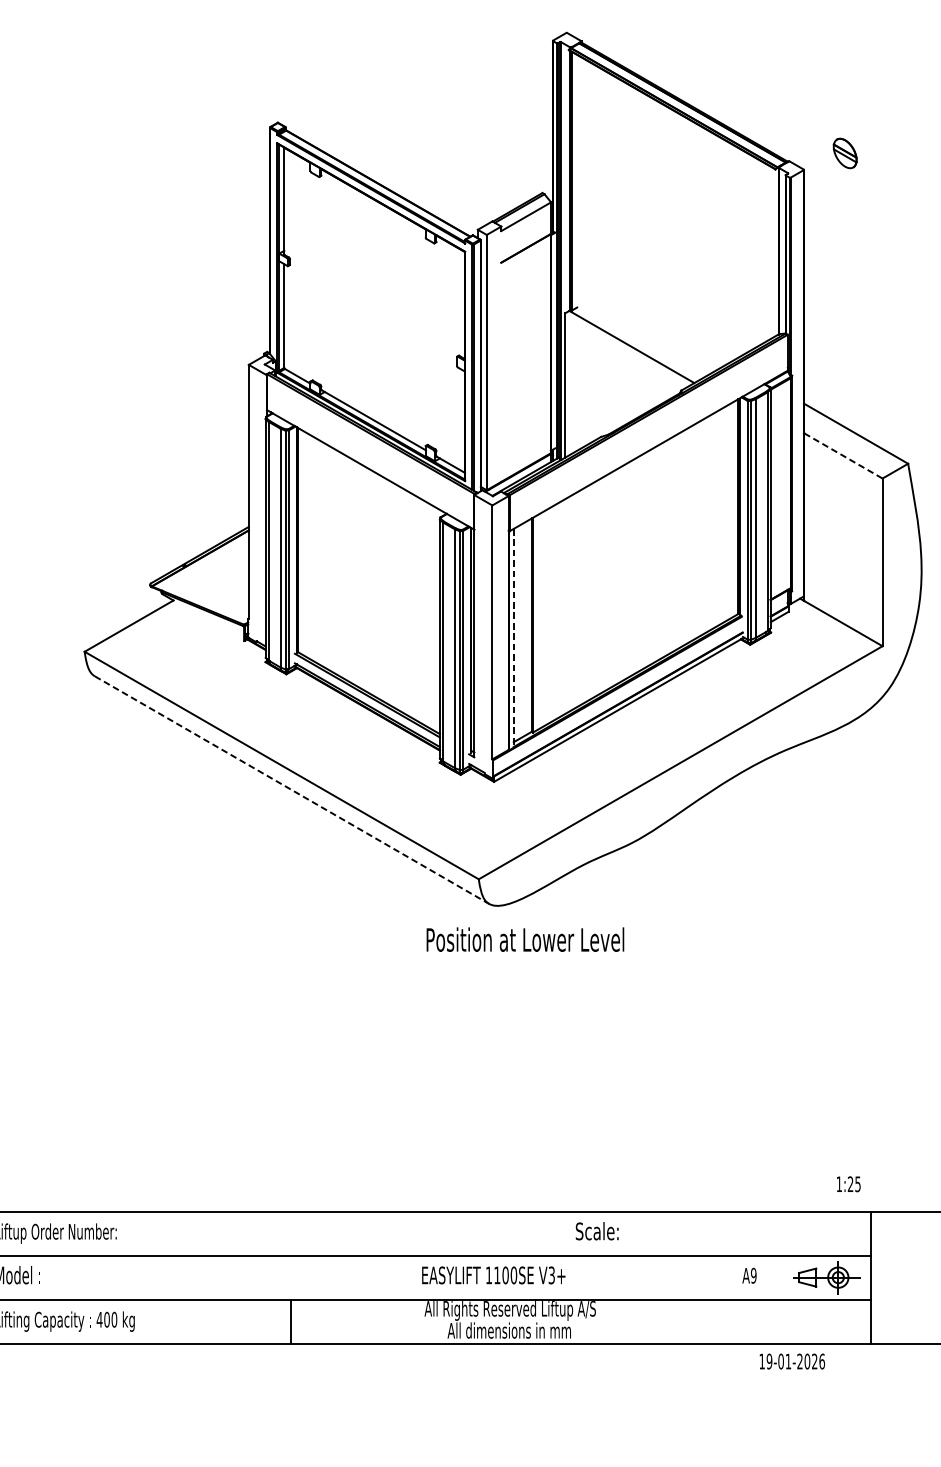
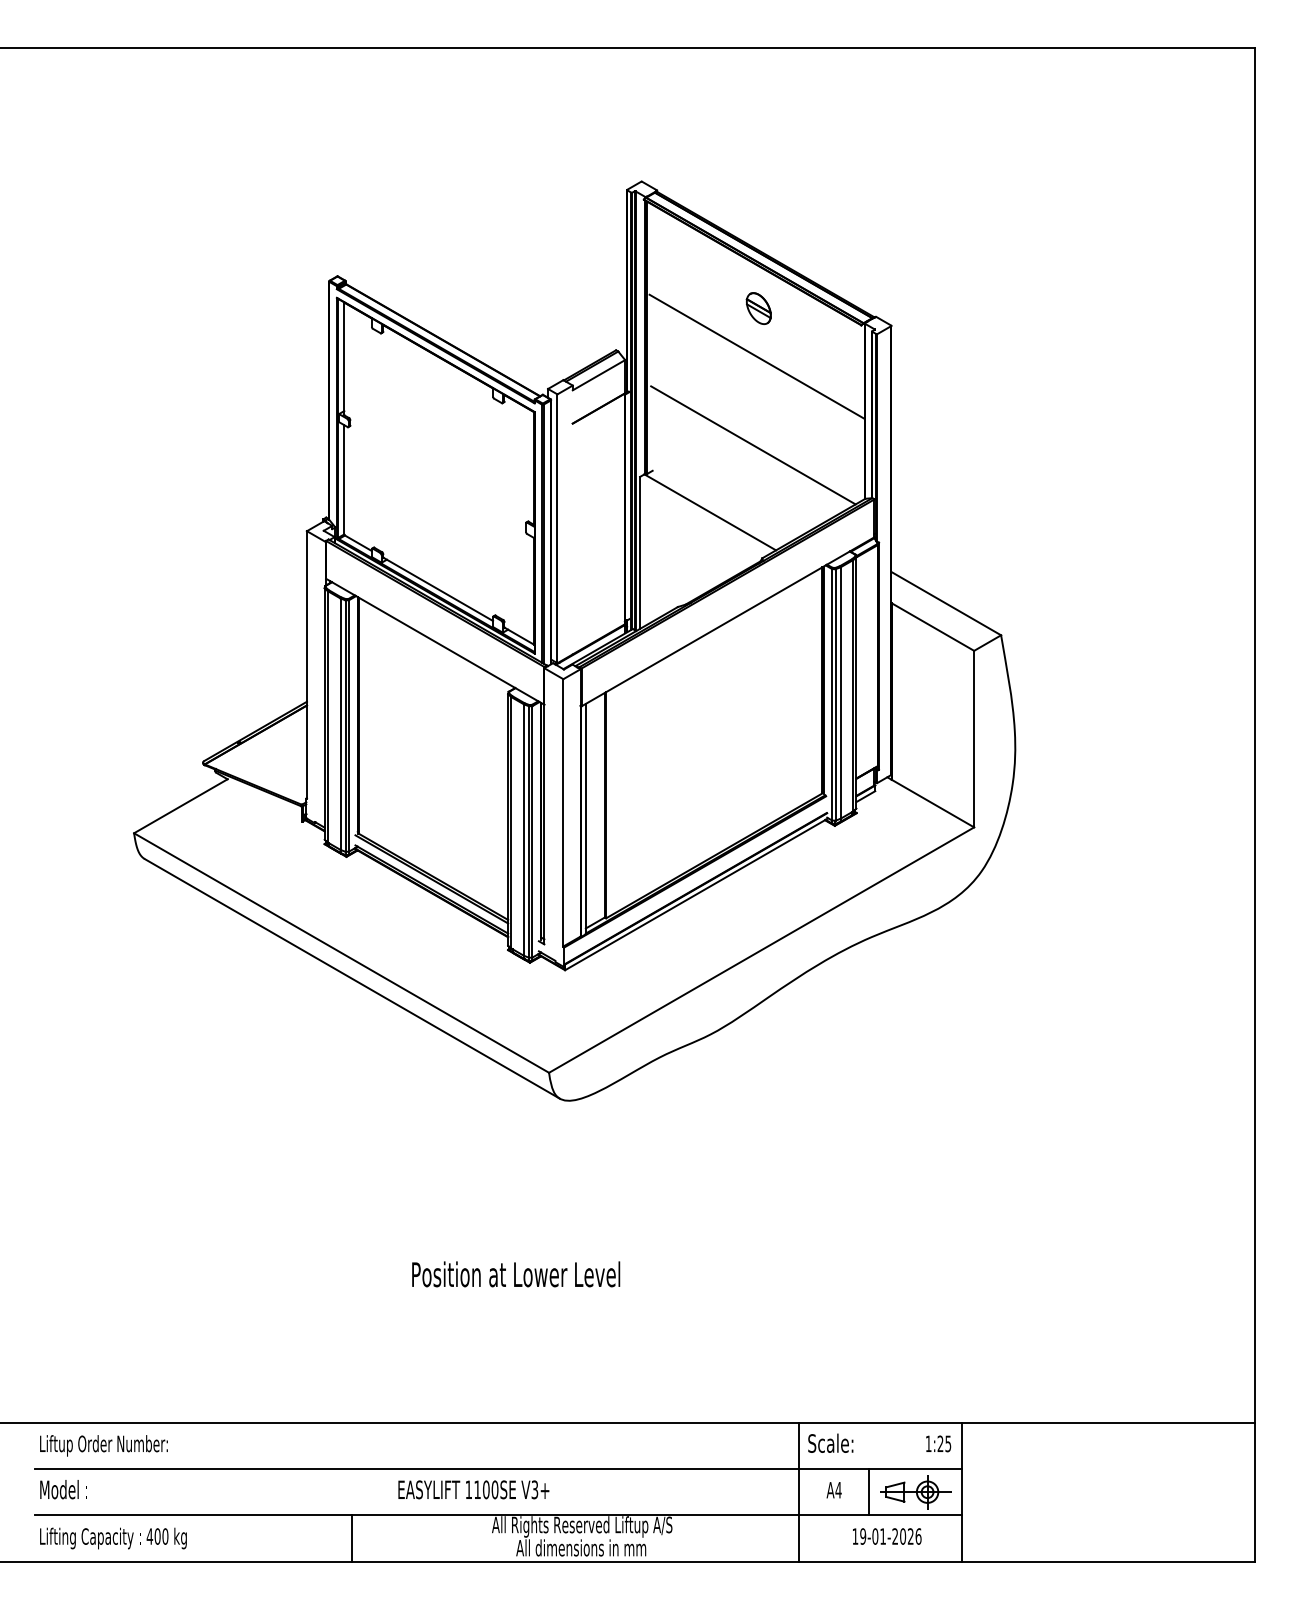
part: (844, 153) -> (758, 308), moved
line: (675, 198) -> (756, 356), added
line: (672, 283) -> (753, 445), added
line: (842, 456) -> (932, 627), dashed -> solid
line: (513, 638) -> (585, 819), dashed -> solid
line: (292, 789) -> (352, 978), dashed -> solid
text: (525, 939) -> (516, 1274), moved
text: (848, 1183) -> (938, 1443), moved
text: (596, 1230) -> (830, 1442), moved
text: (493, 1275) -> (473, 1489), moved
text: (753, 1275) -> (838, 1489), A9 -> A4
line: (716, 1276) -> (799, 1491), added
line: (782, 1277) -> (868, 1492), added
text: (792, 1361) -> (887, 1536), moved

